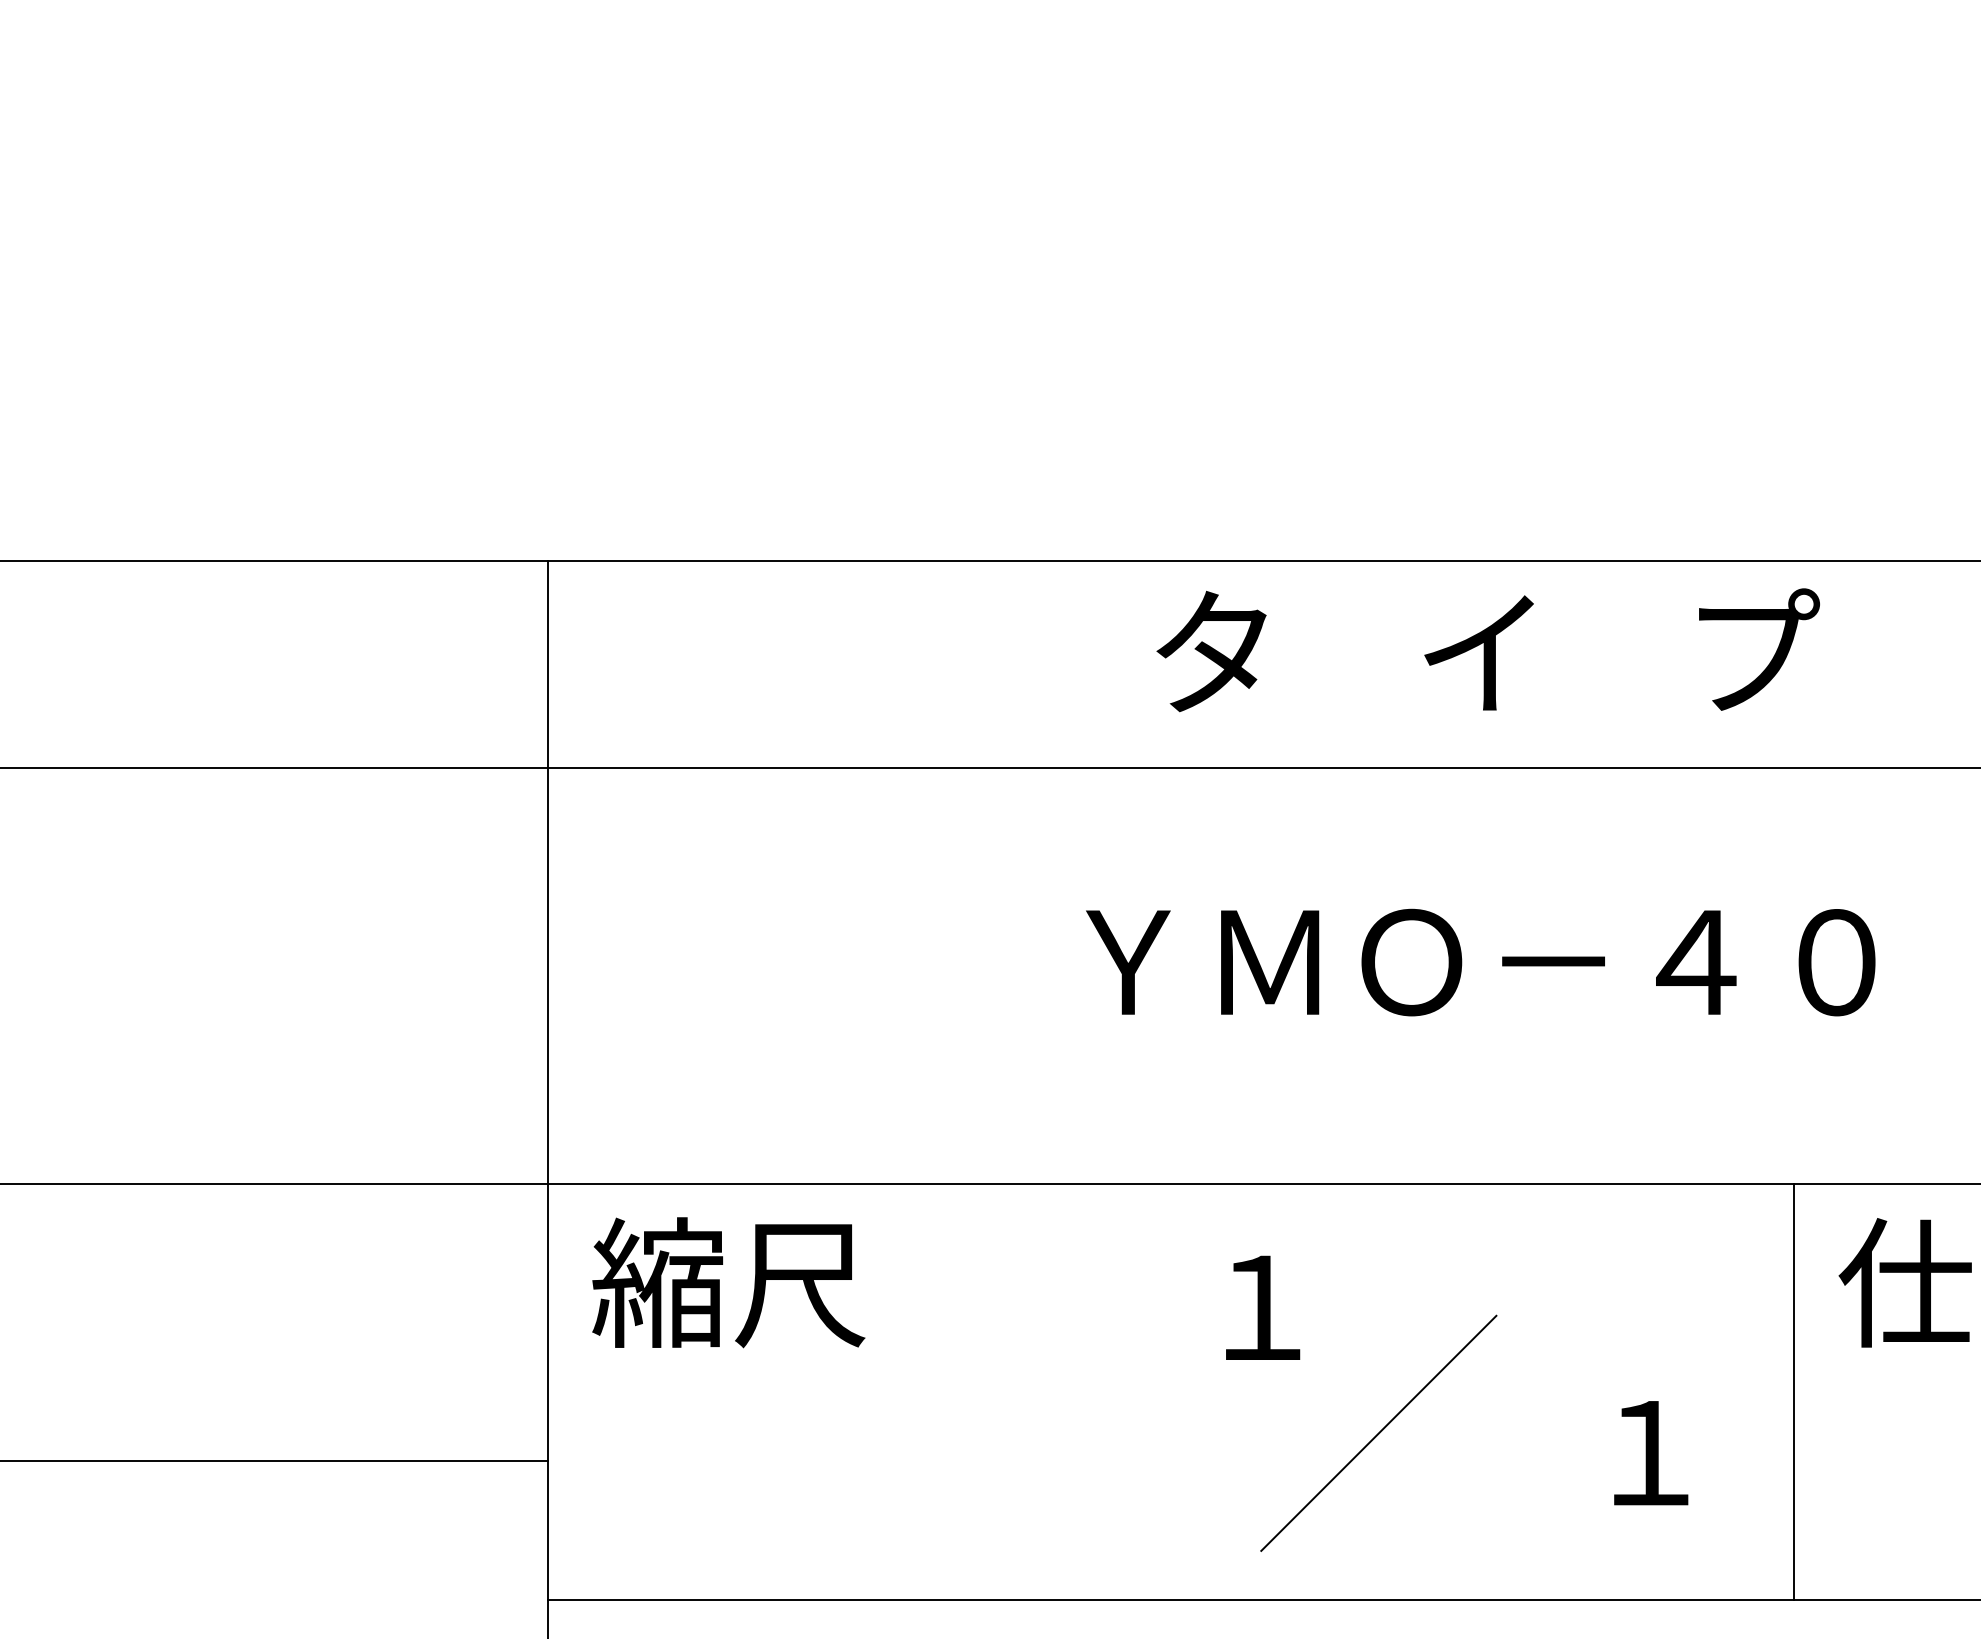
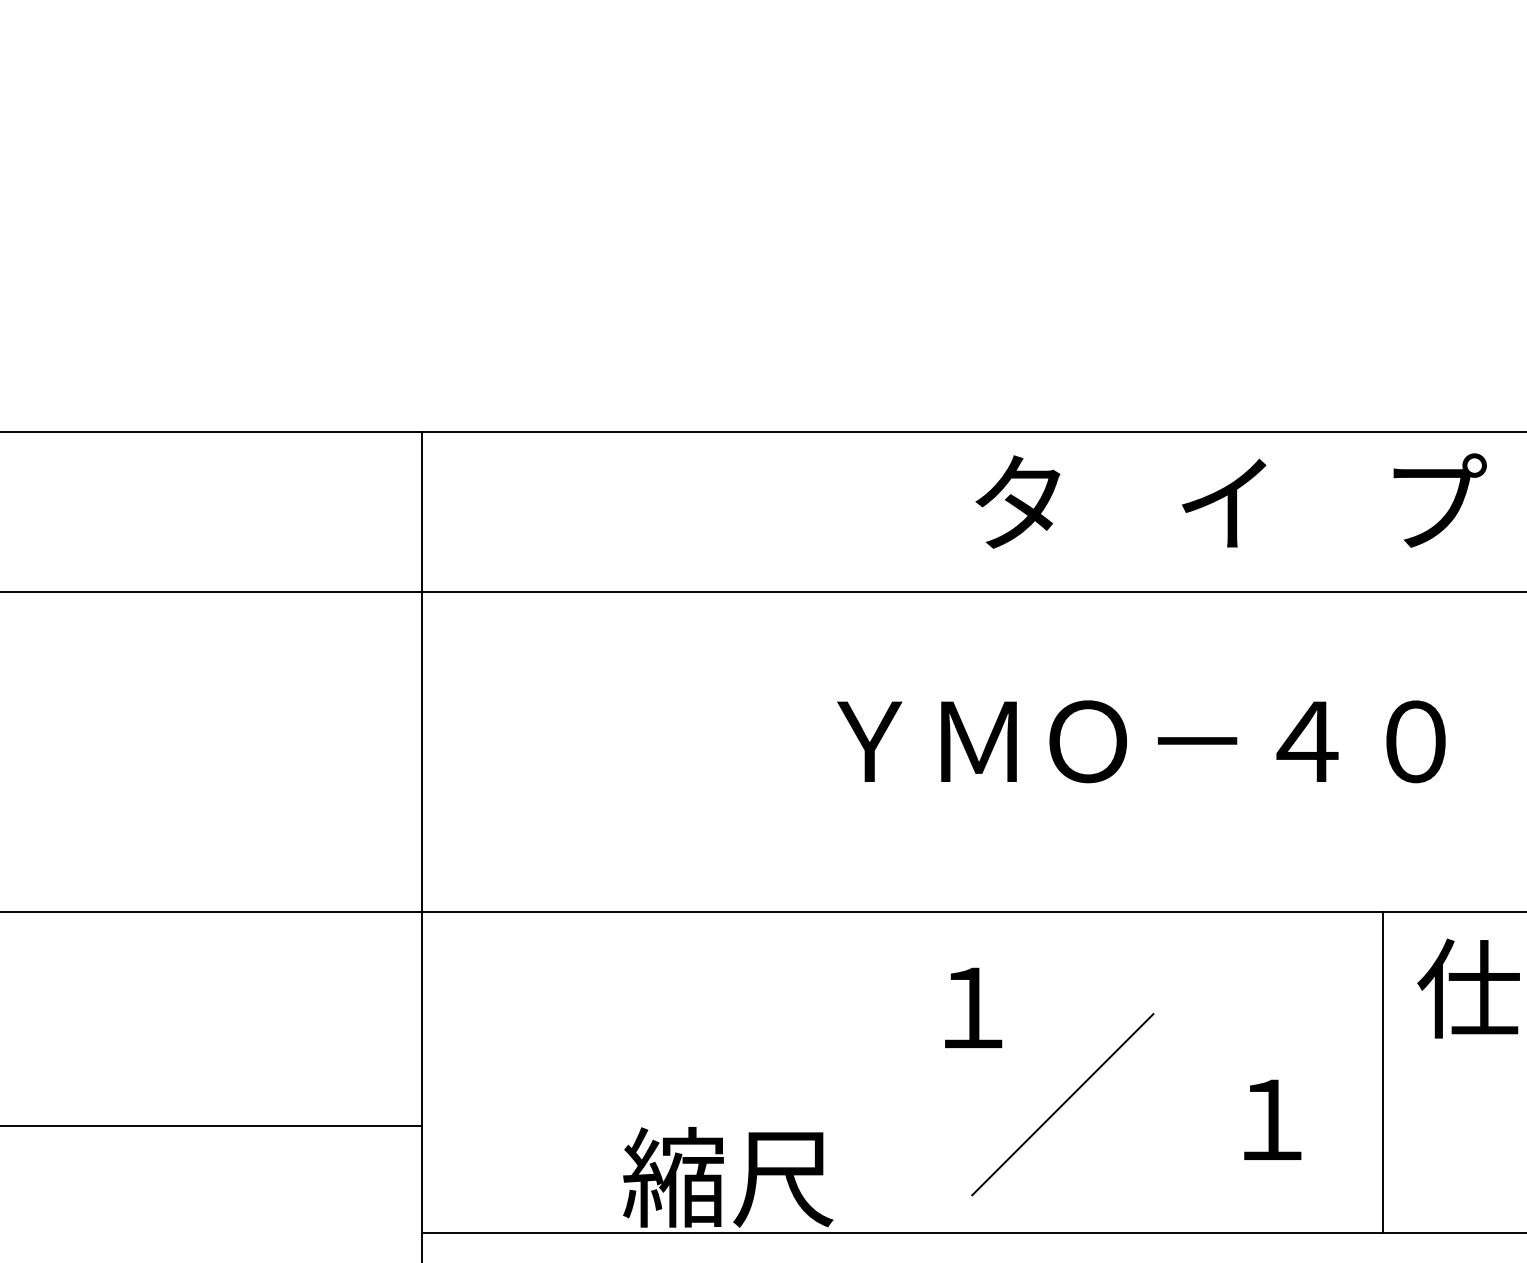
text: (1487, 650) -> (1230, 501), moved
text: (728, 1282) -> (728, 1177), moved

